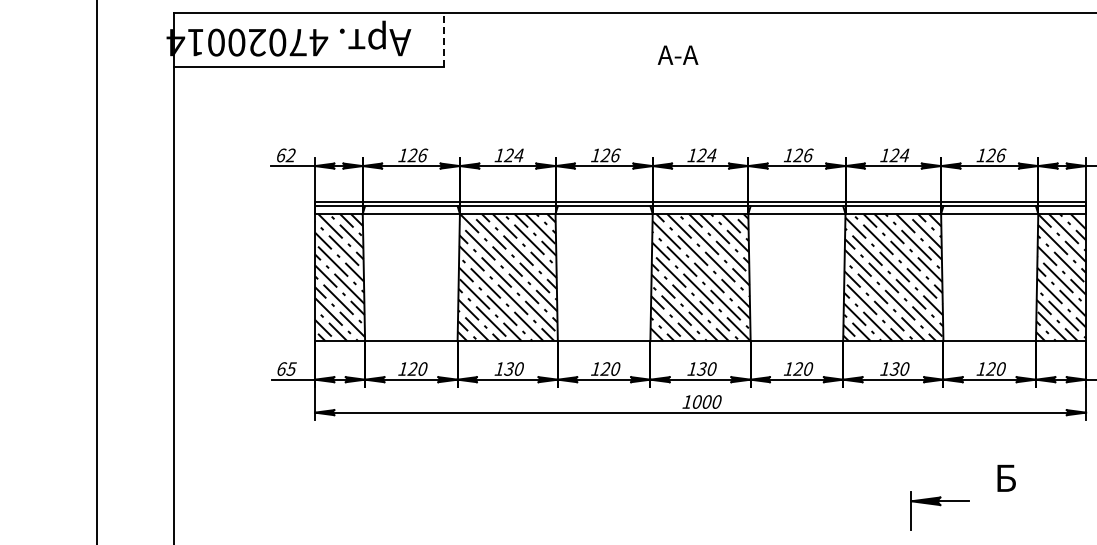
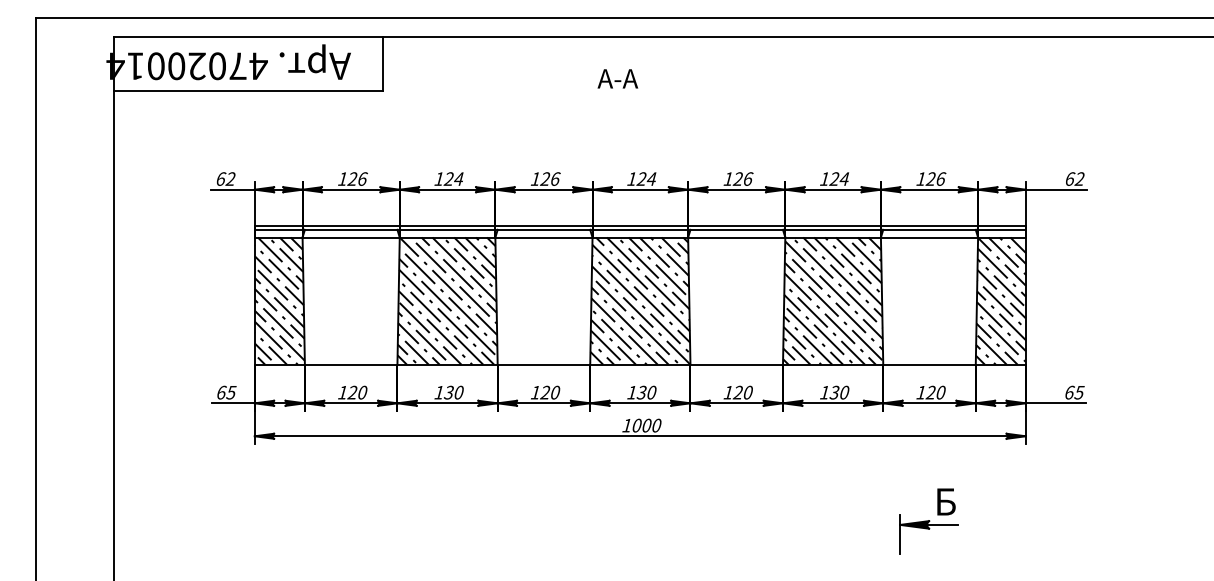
line: (443, 39) -> (383, 63), dashed -> solid
part: (939, 510) -> (928, 534), moved

